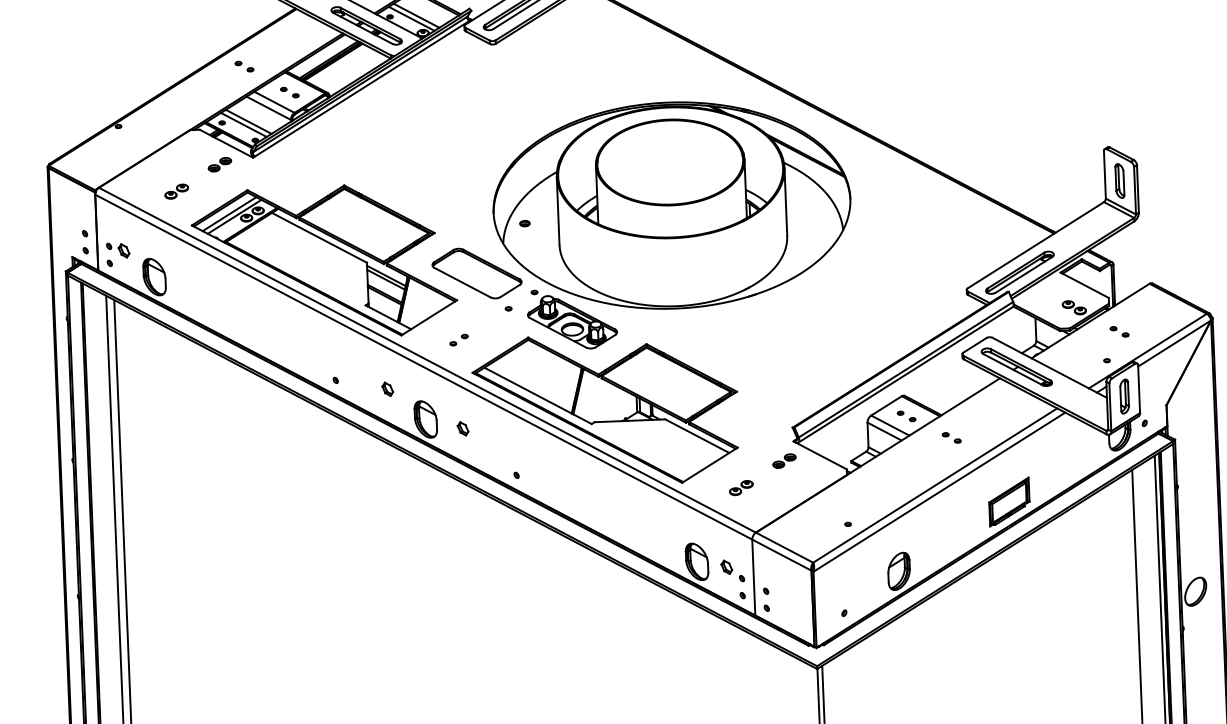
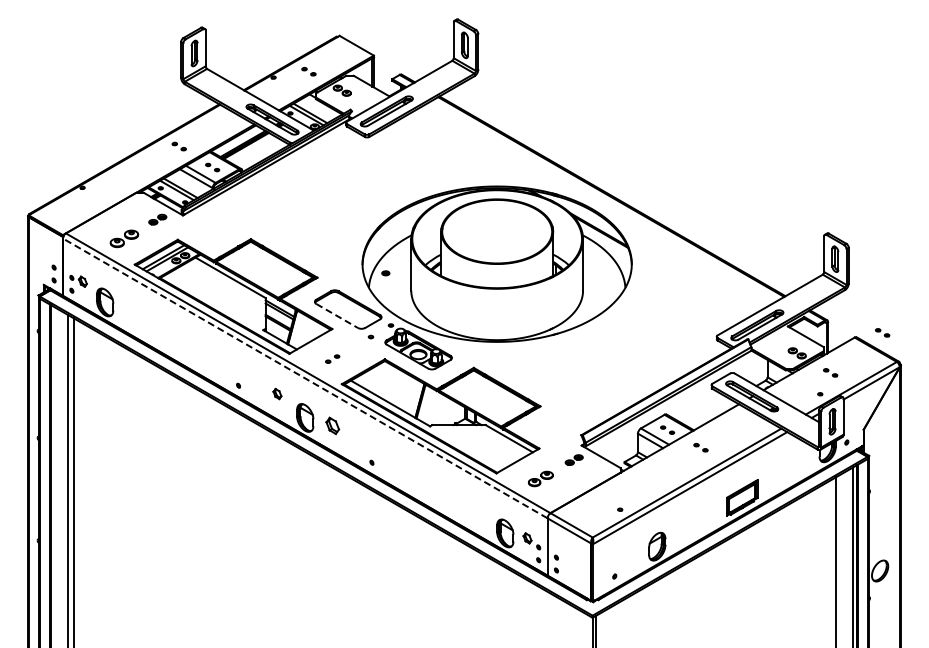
part: (176, 191) -> (124, 238), size x1.6
part: (1186, 275) -> (882, 332), added
line: (463, 282) -> (337, 315), solid -> dashed
line: (424, 367) -> (305, 378), solid -> dashed
part: (463, 429) -> (333, 426), size x1.6
part: (740, 488) -> (540, 479), size x1.4

